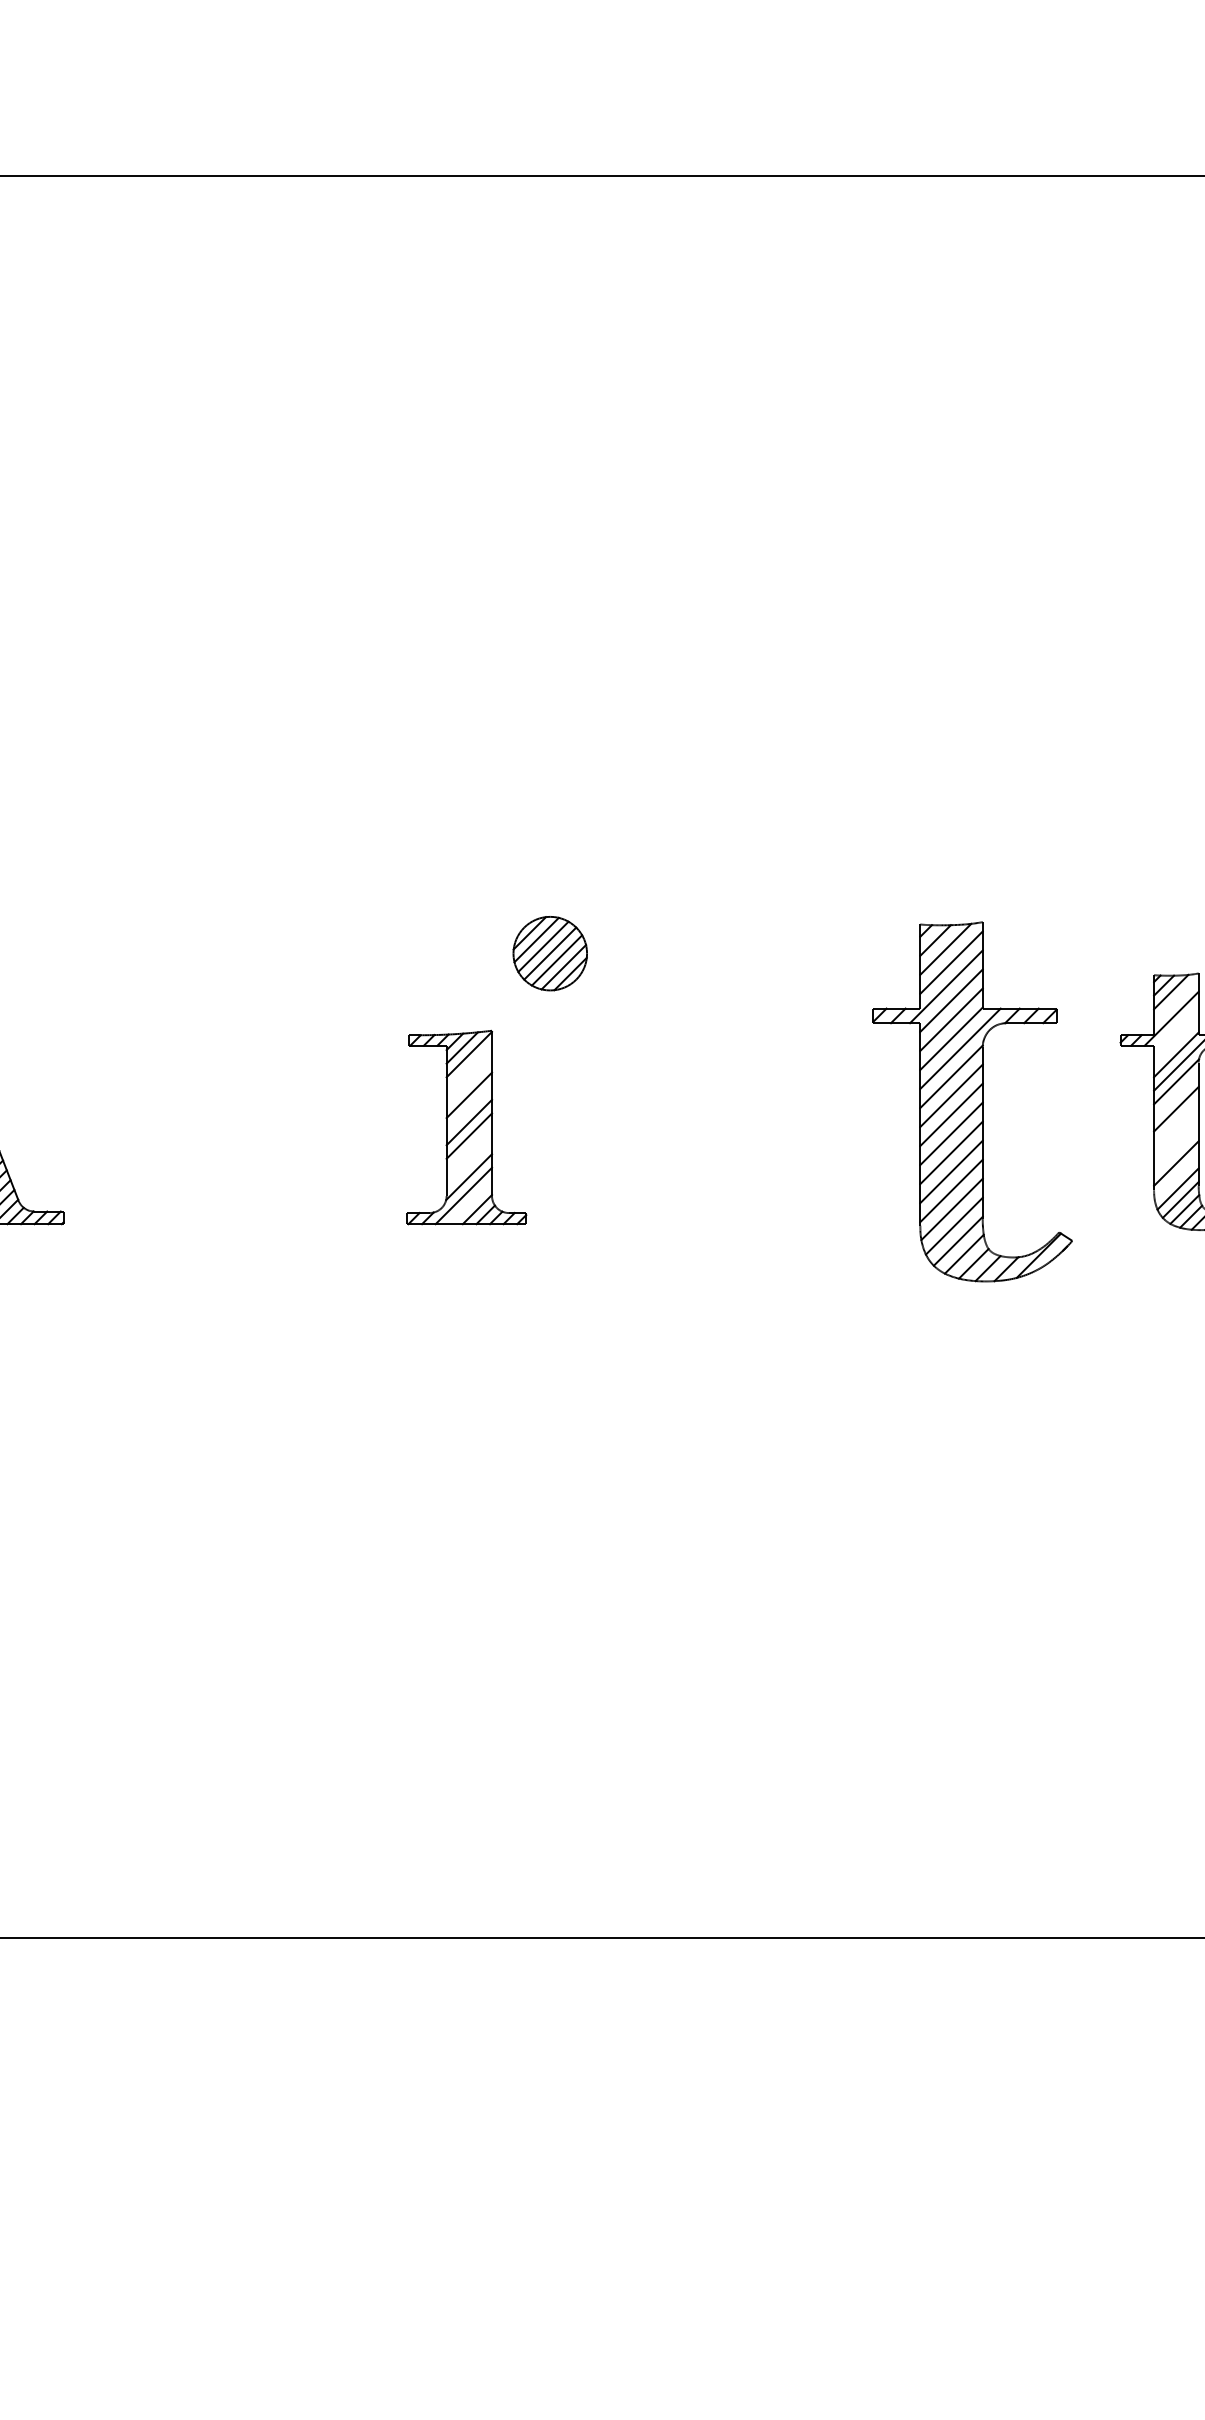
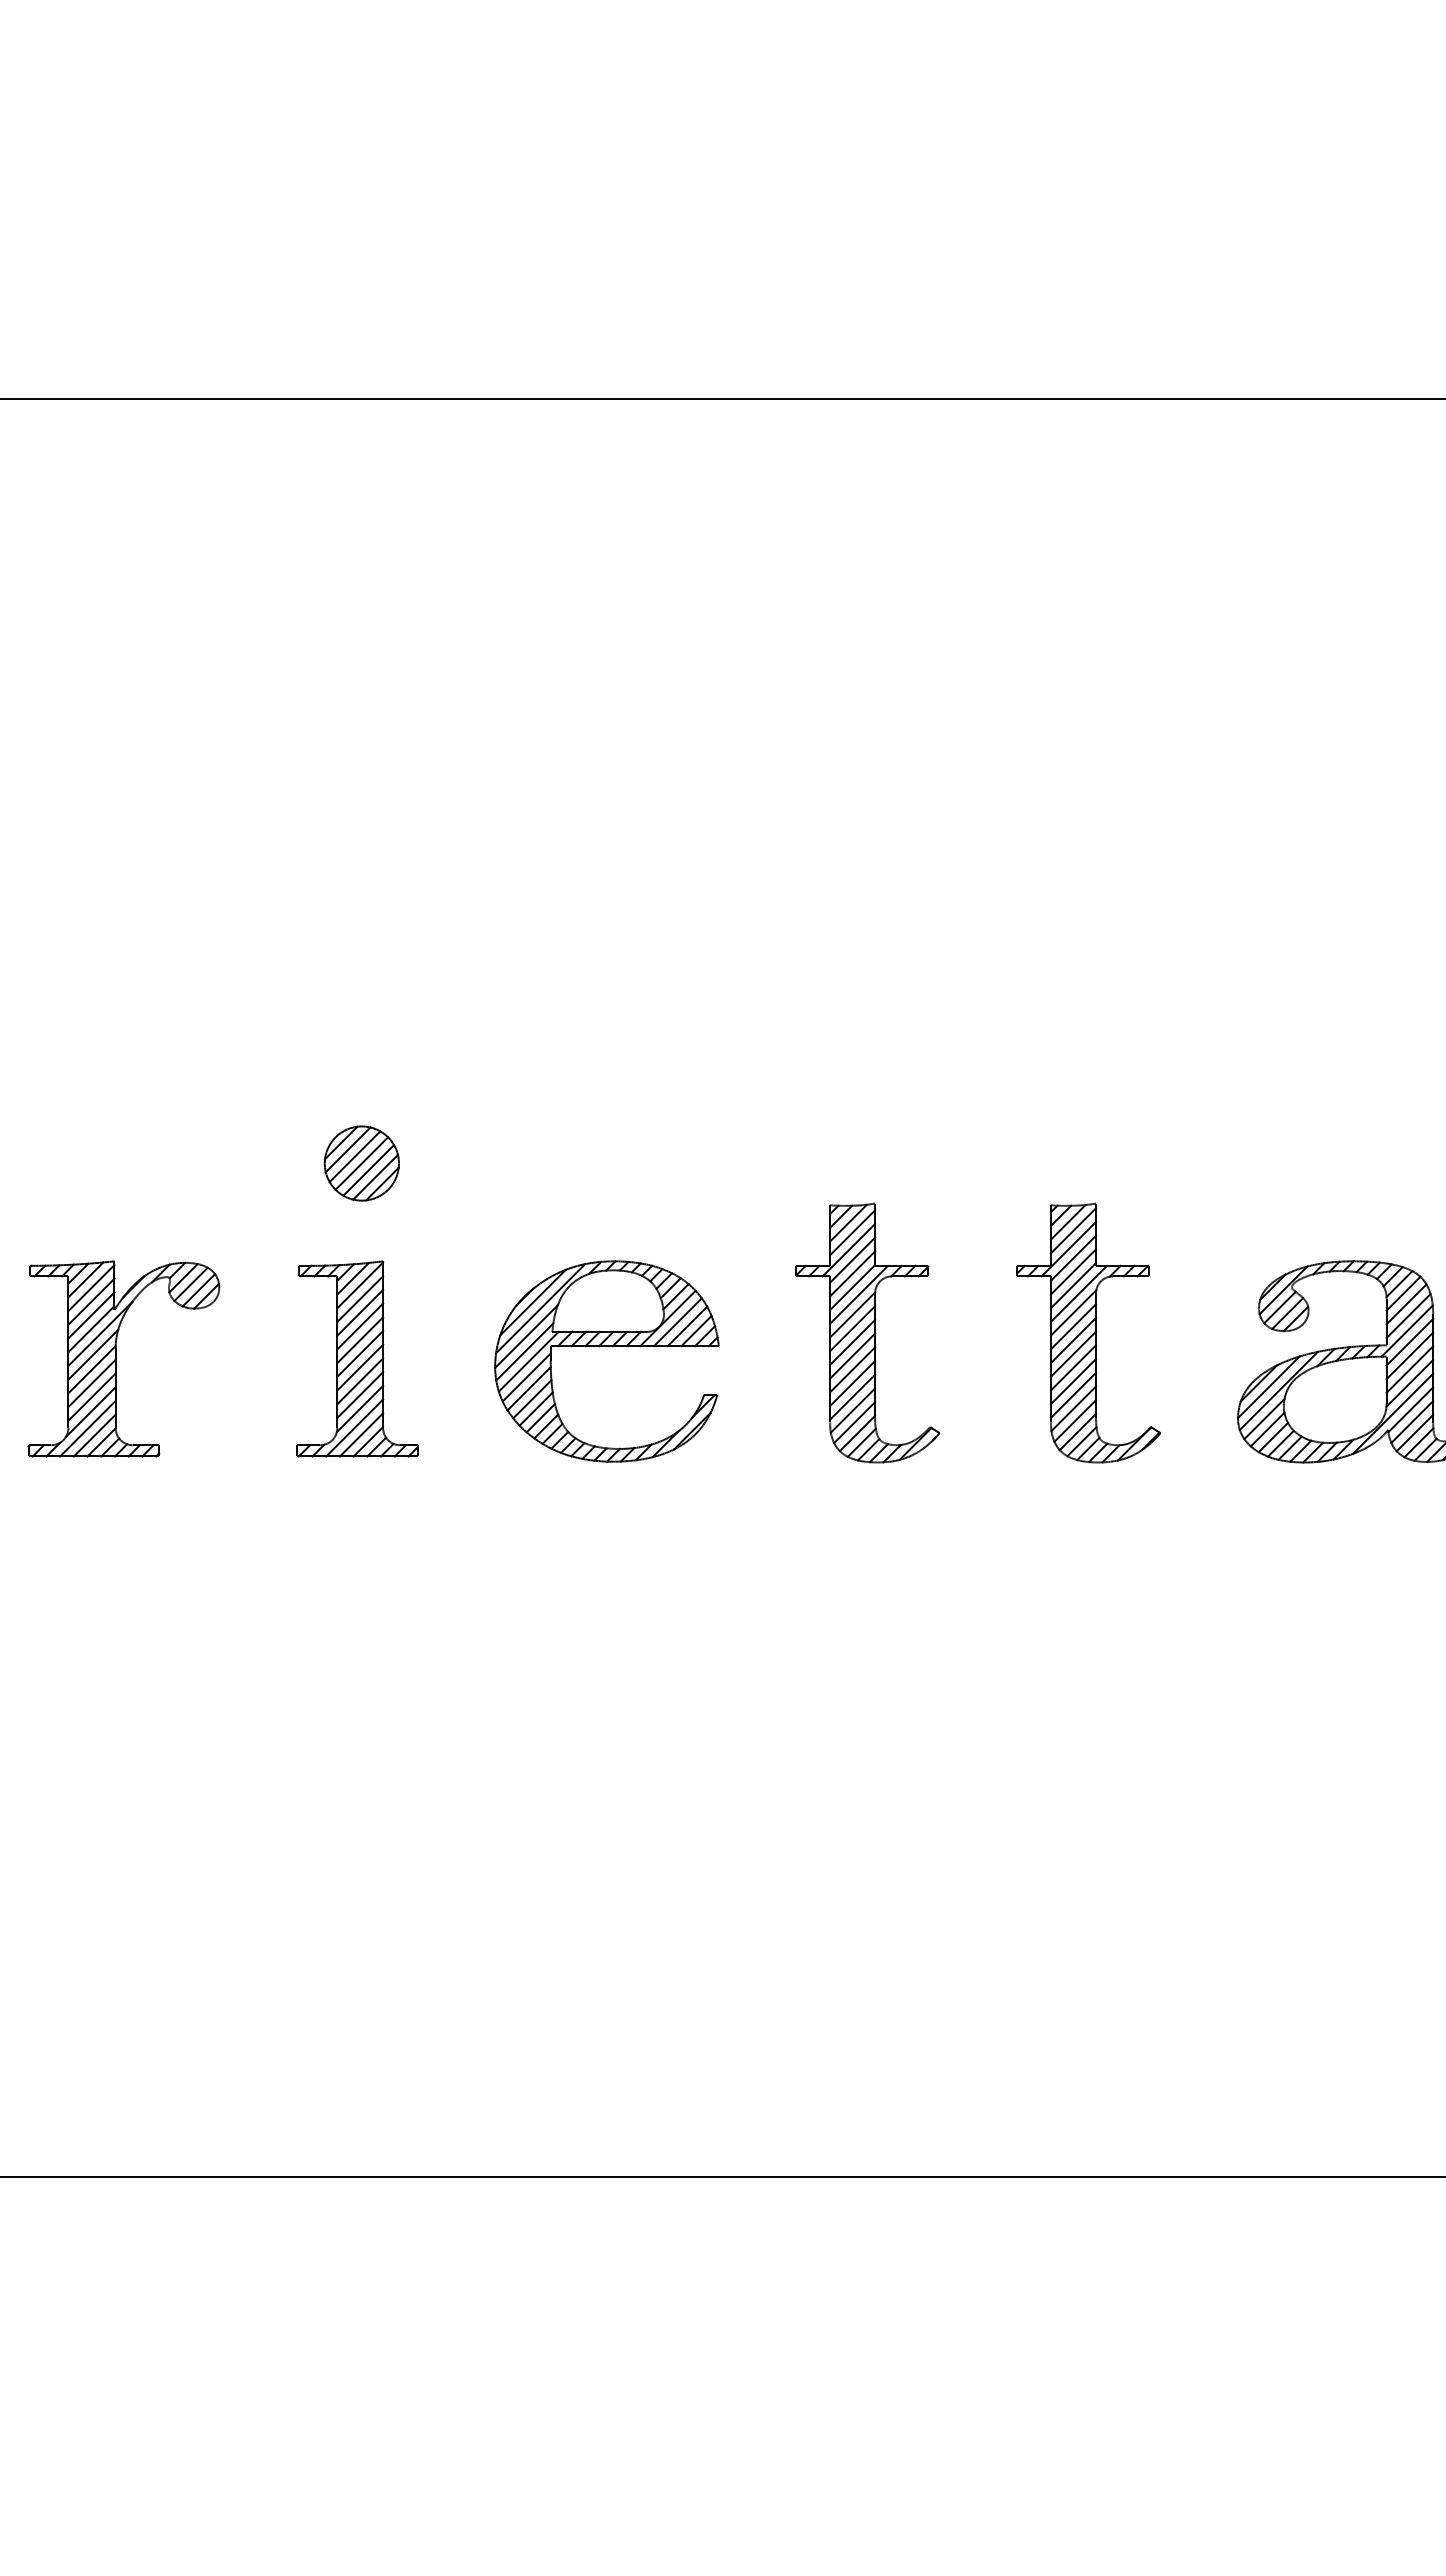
part: (549, 953) -> (361, 1163), moved
line: (1175, 1000) -> (1072, 1230), added
line: (1175, 1026) -> (1072, 1257), added
line: (1175, 1040) -> (1072, 1271), added
line: (469, 1067) -> (360, 1298), added
line: (469, 1081) -> (360, 1312), added
line: (1175, 1095) -> (1072, 1326), added
part: (972, 1101) -> (867, 1332), size x0.71
line: (469, 1109) -> (360, 1340), added
part: (713, 1115) -> (606, 1346), added
line: (1175, 1122) -> (1072, 1353), added
part: (227, 1127) -> (116, 1358), added
line: (1175, 1135) -> (1072, 1367), added
line: (469, 1149) -> (360, 1381), added
line: (1175, 1149) -> (1072, 1381), added
line: (469, 1162) -> (360, 1394), added
line: (1176, 1176) -> (1073, 1408), added
line: (470, 1202) -> (361, 1434), added

